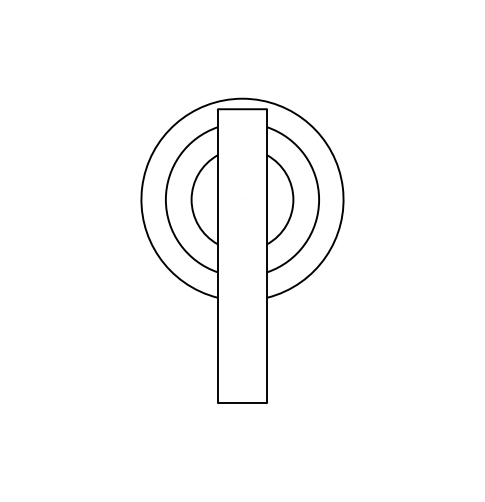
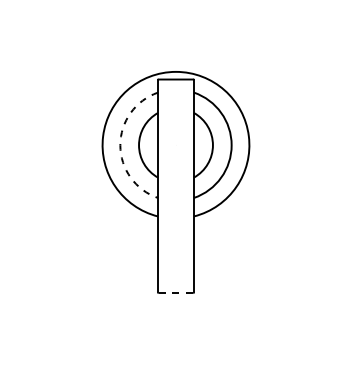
arc: (165, 199) -> (120, 145), solid -> dashed
line: (242, 403) -> (176, 293), solid -> dashed

